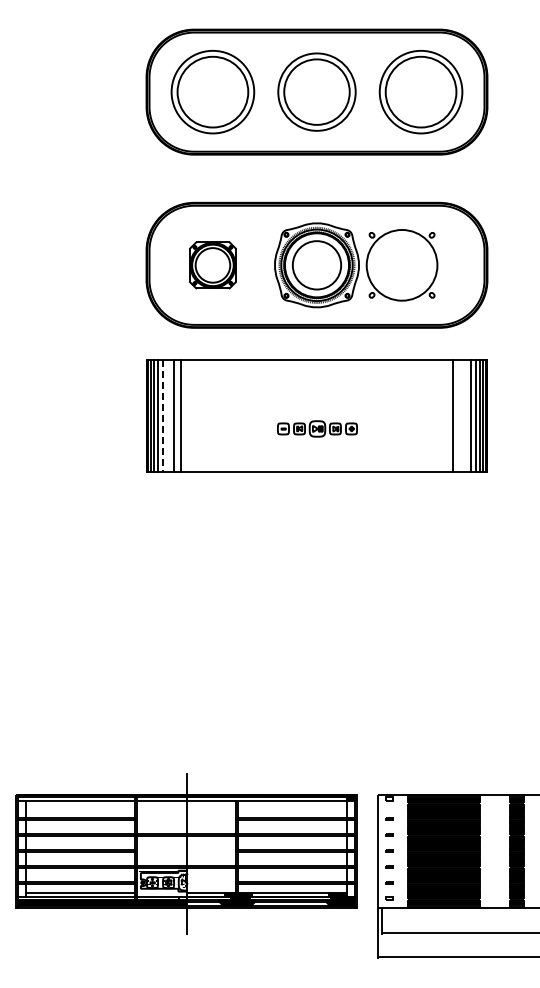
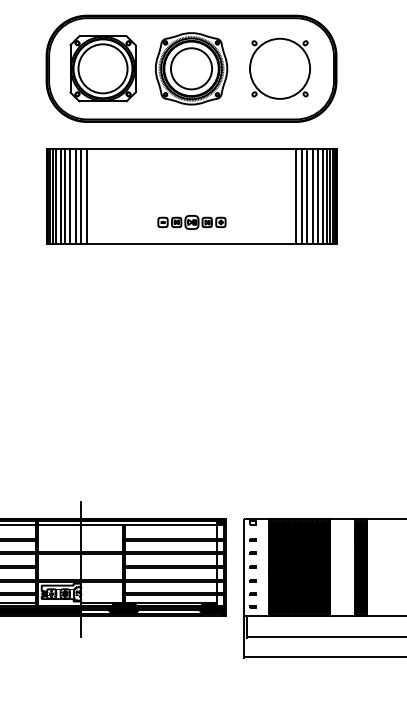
part: (212, 265) -> (102, 68), size x1.67
part: (401, 265) -> (279, 68), moved
line: (162, 415) -> (60, 196), dashed -> solid
line: (168, 415) -> (65, 196), added
line: (187, 415) -> (81, 196), added
line: (194, 415) -> (87, 196), added
line: (439, 415) -> (295, 196), added
line: (446, 415) -> (301, 196), added
line: (459, 415) -> (312, 196), added
line: (465, 415) -> (317, 196), added
part: (317, 428) -> (191, 222), moved

